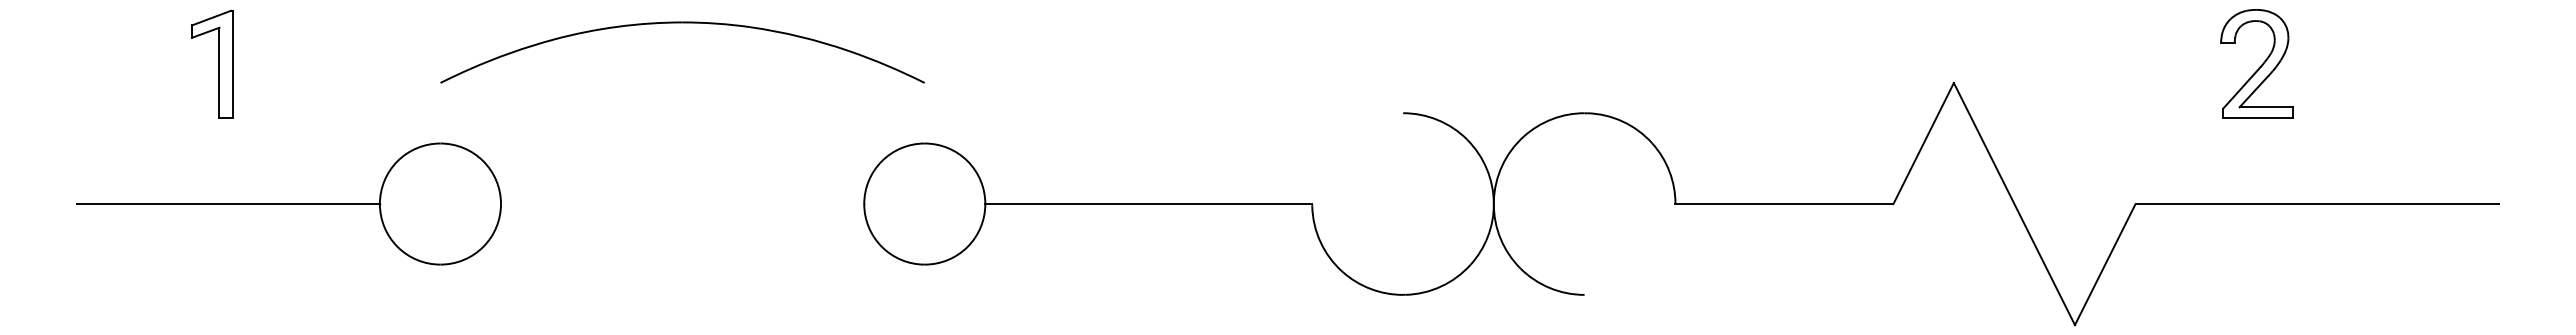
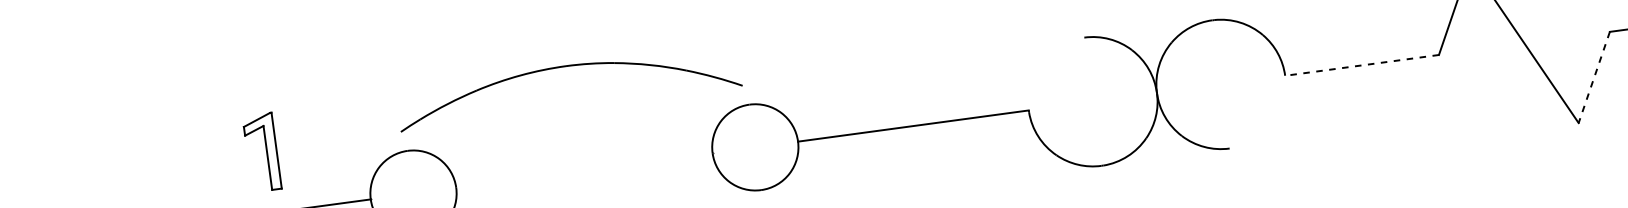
part: (682, 23) -> (566, 66), moved
part: (212, 63) -> (262, 151), moved
line: (1784, 204) -> (1362, 65), solid -> dashed
line: (2105, 264) -> (1594, 77), solid -> dashed

